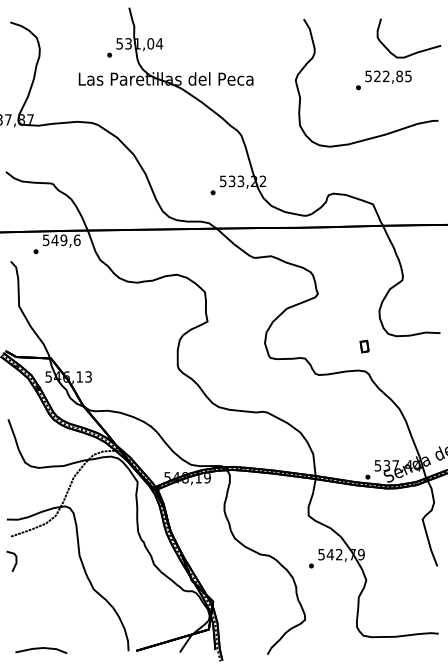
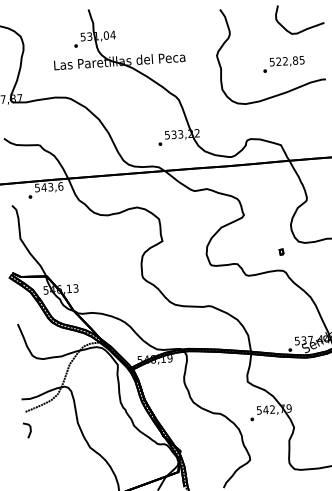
text: (383, 80) -> (283, 64), moved
text: (63, 239) -> (50, 186), 549,6 -> 543,6
part: (364, 345) -> (281, 251), size x0.62

